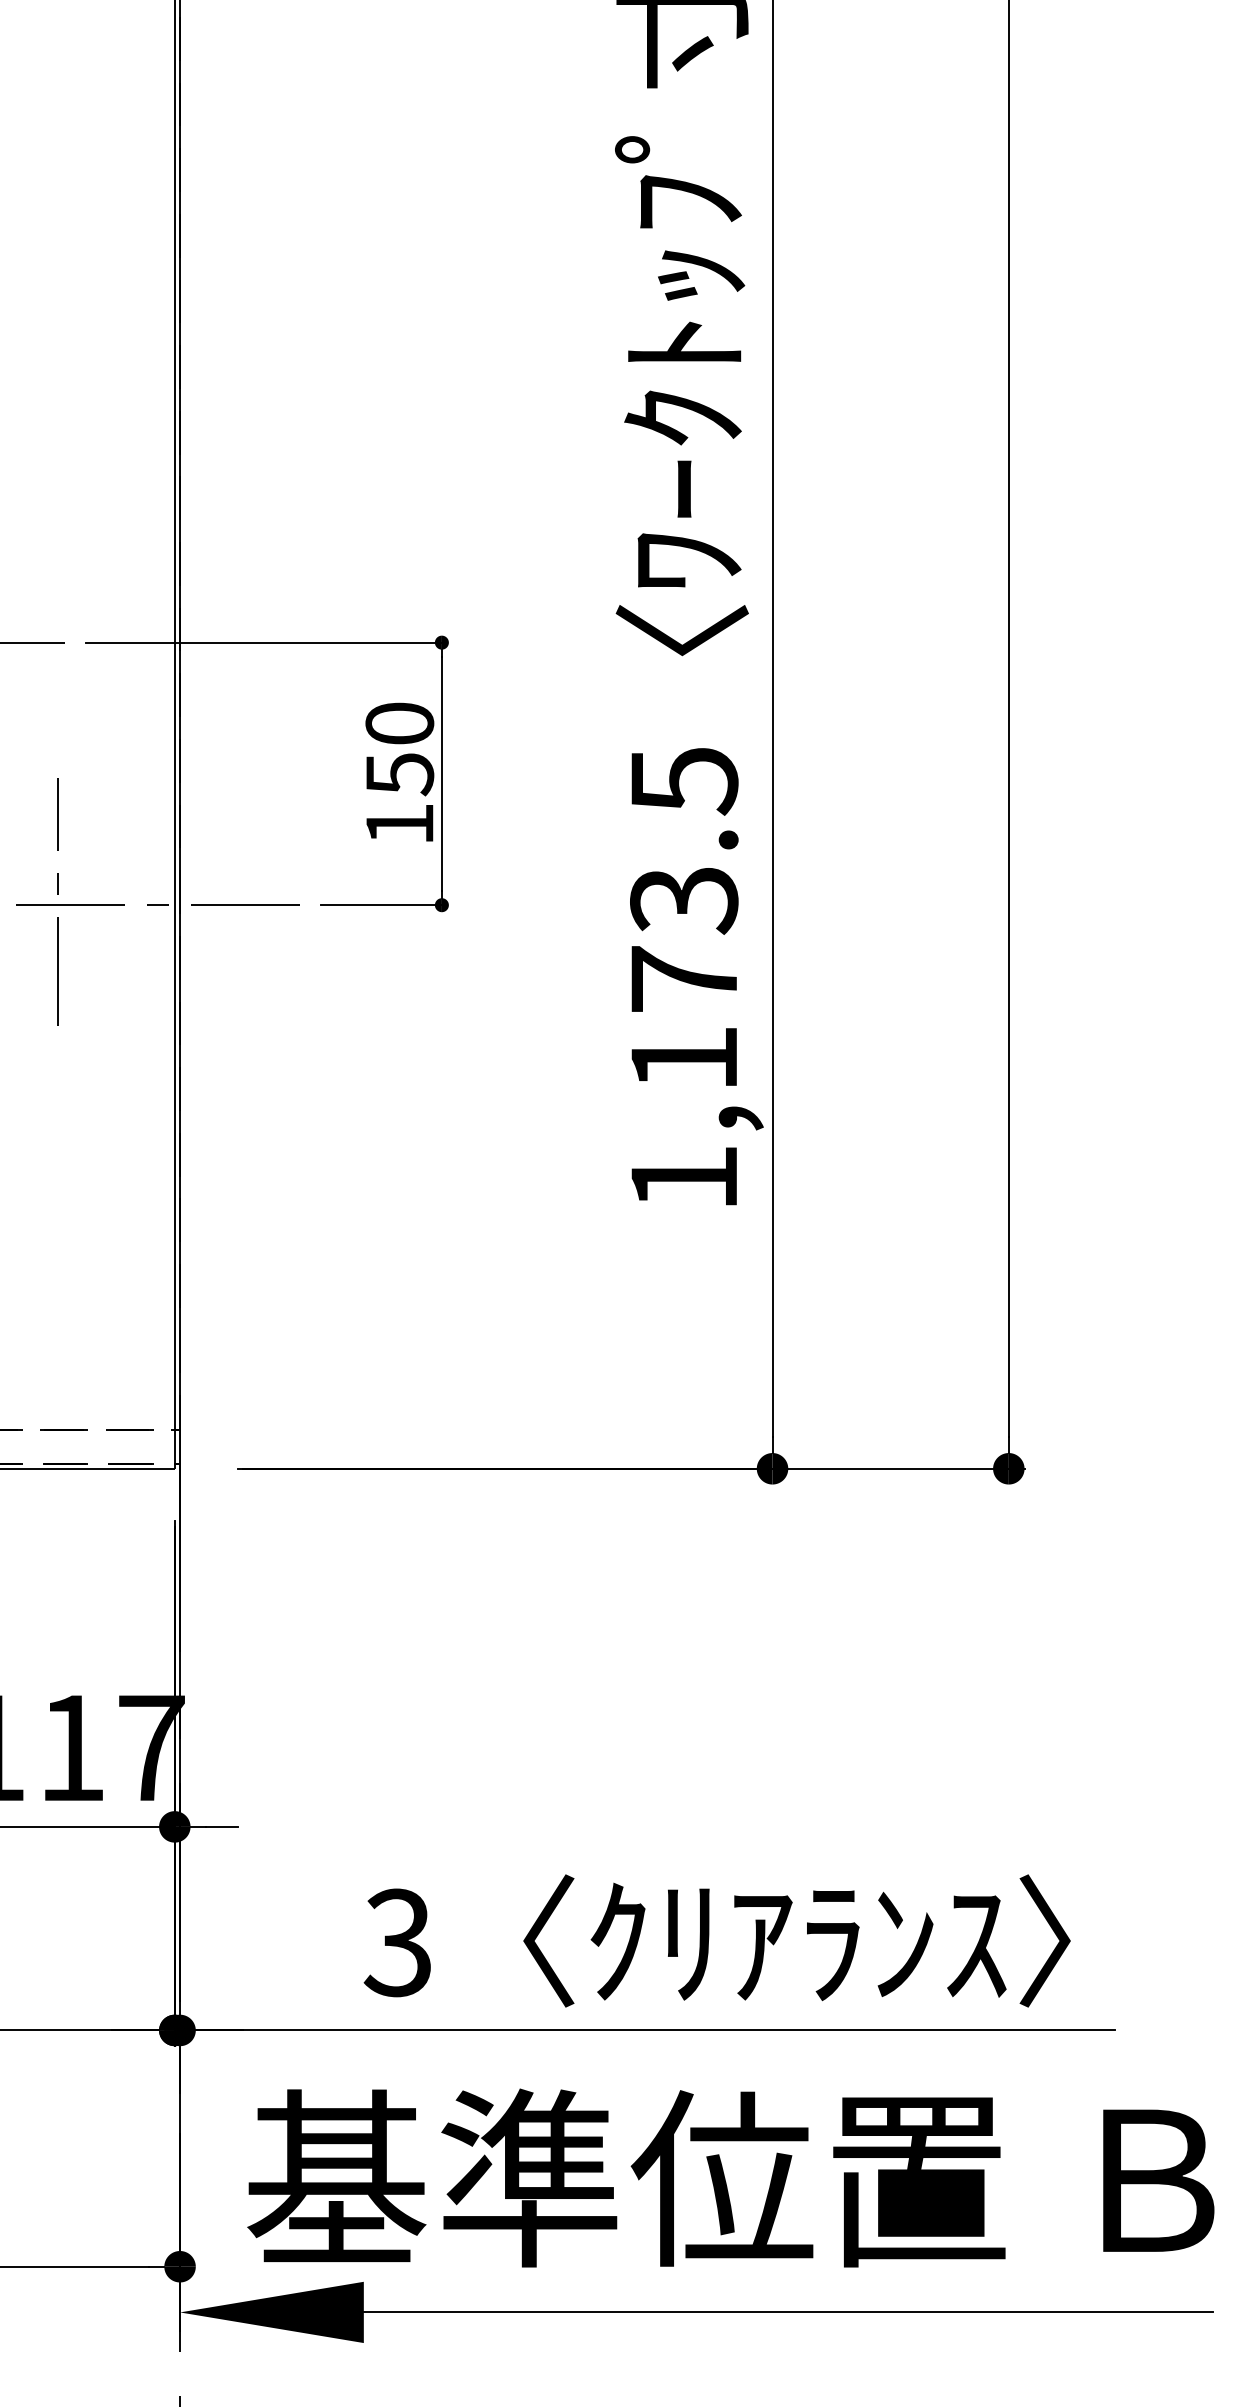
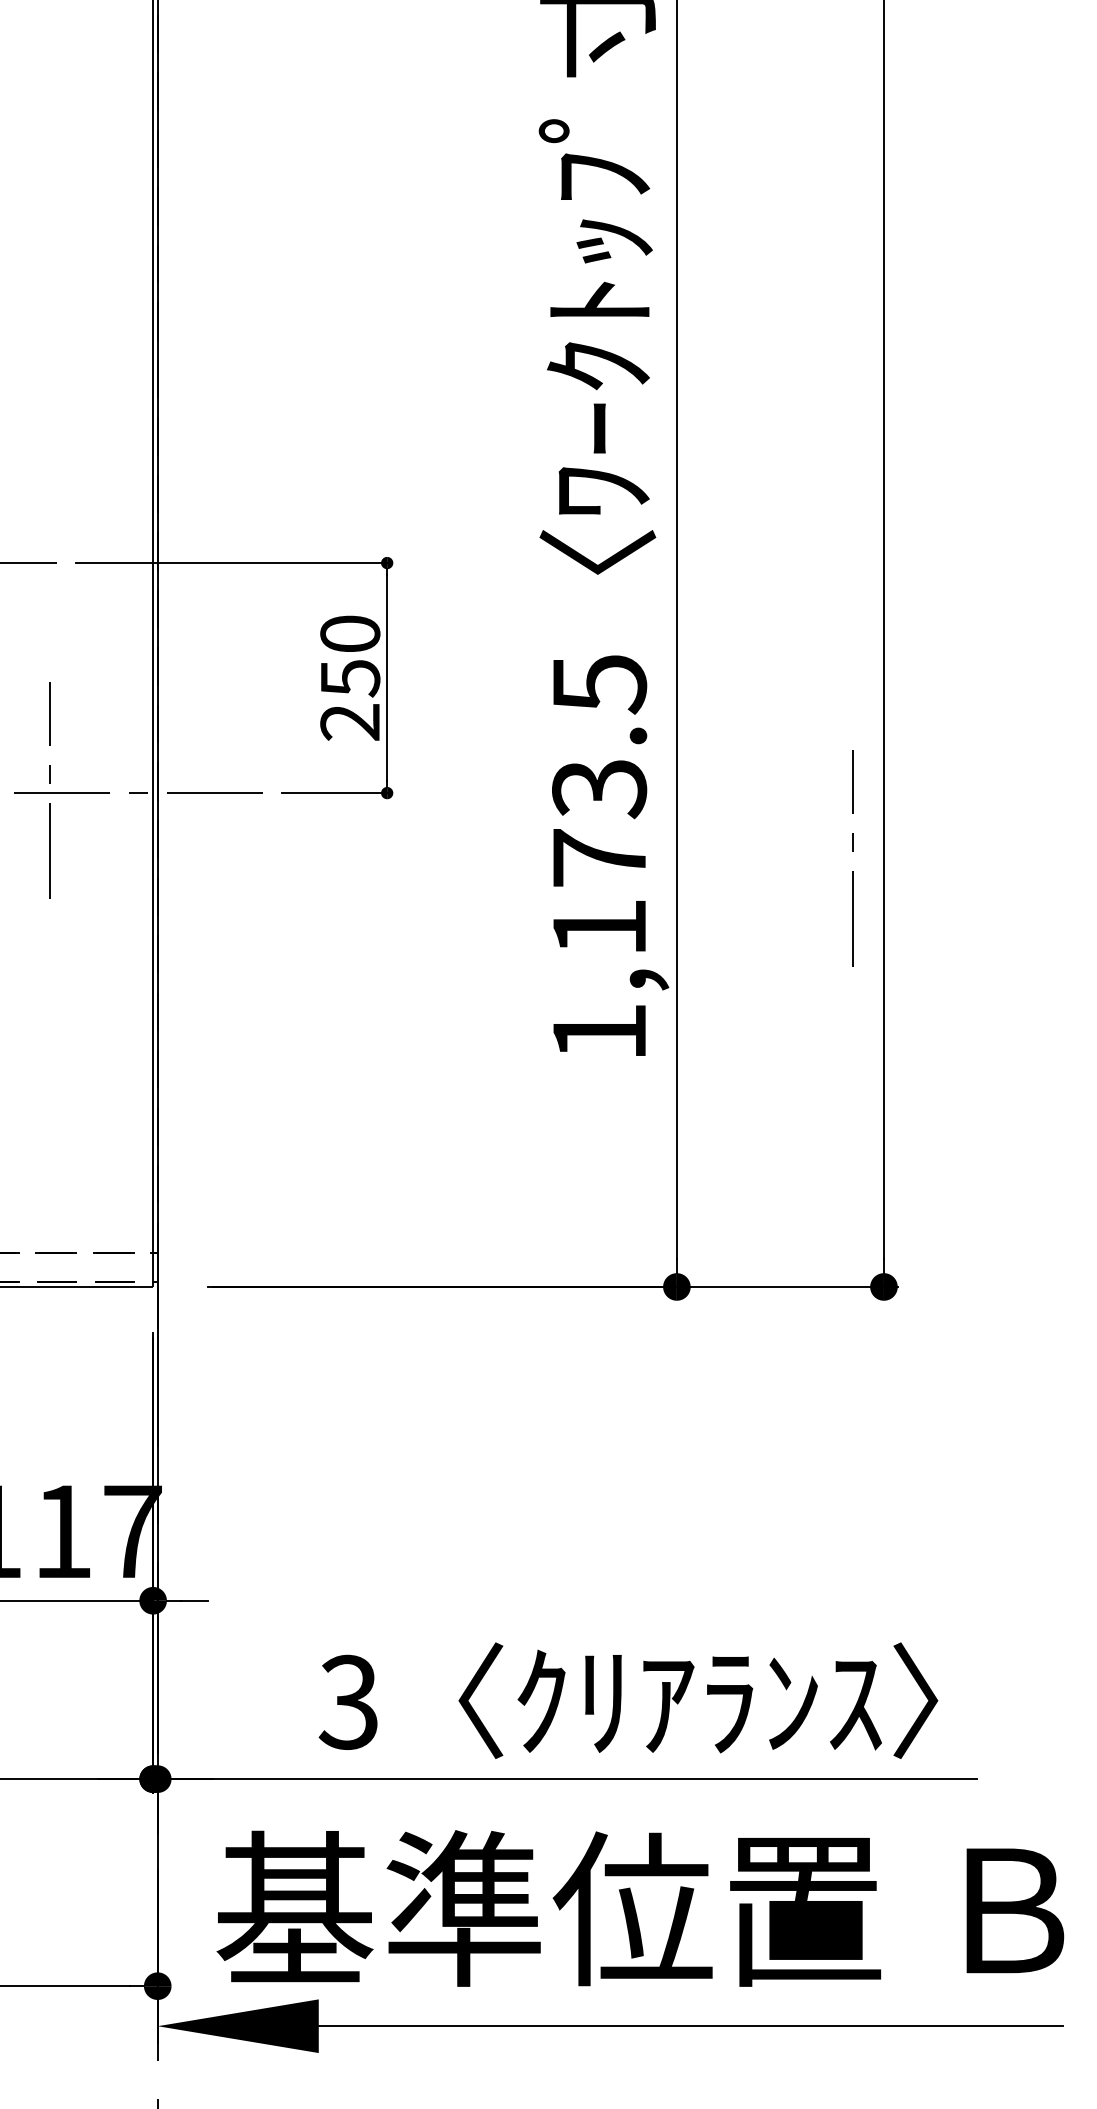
text: (398, 824) -> (349, 722), 150 -> 250
line: (972, 971) -> (852, 851), added

